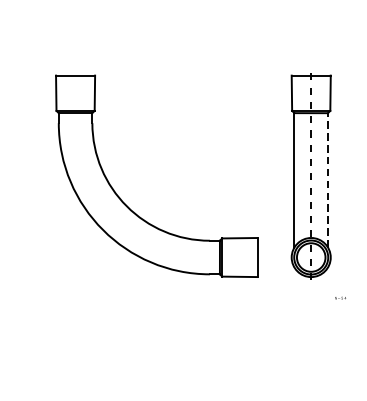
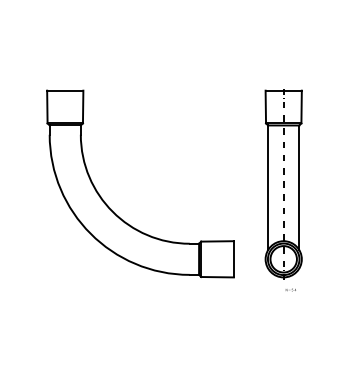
line: (328, 180) -> (299, 187), dashed -> solid
text: (340, 297) -> (290, 289), moved

